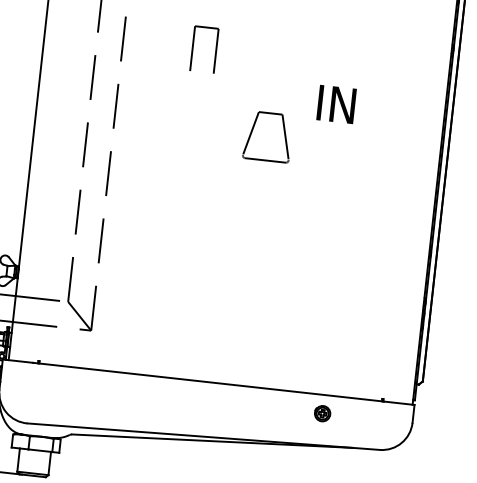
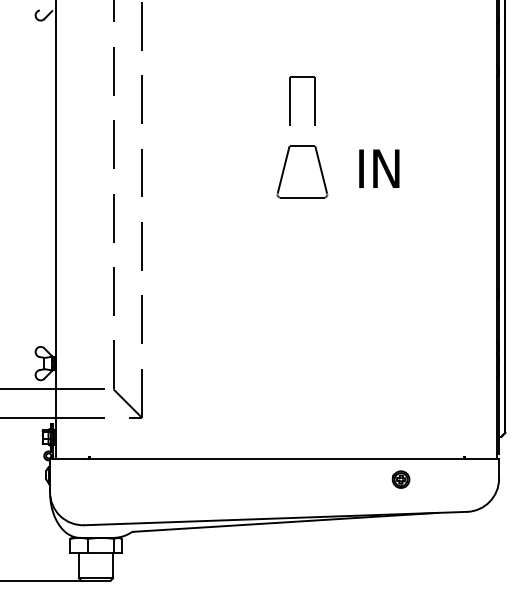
part: (193, 47) -> (290, 100), moved
text: (336, 104) -> (379, 168), moved
part: (268, 136) -> (302, 171), moved

